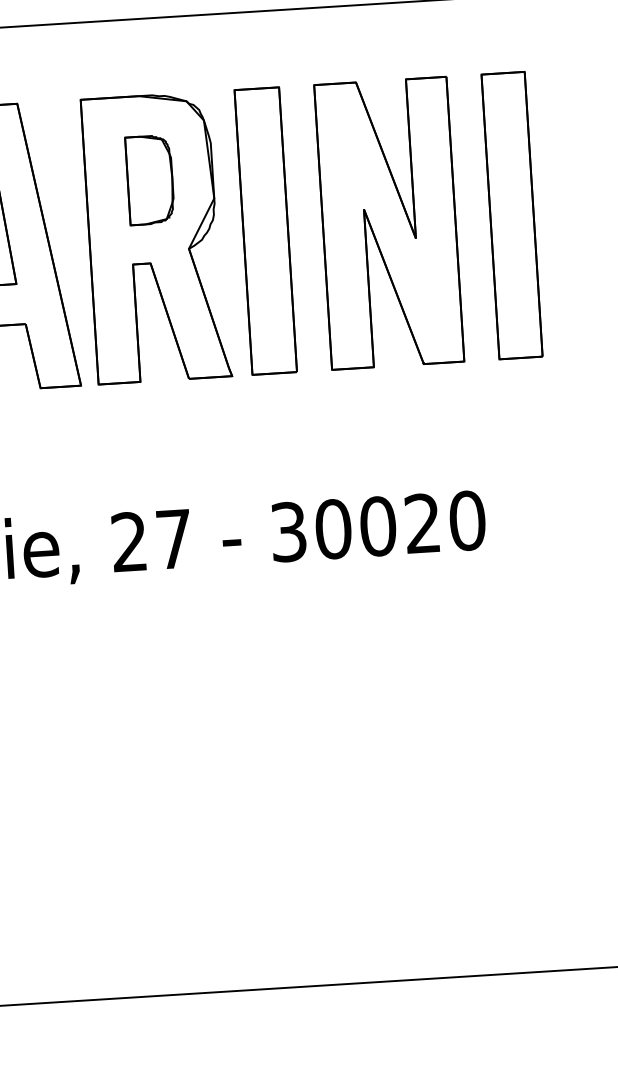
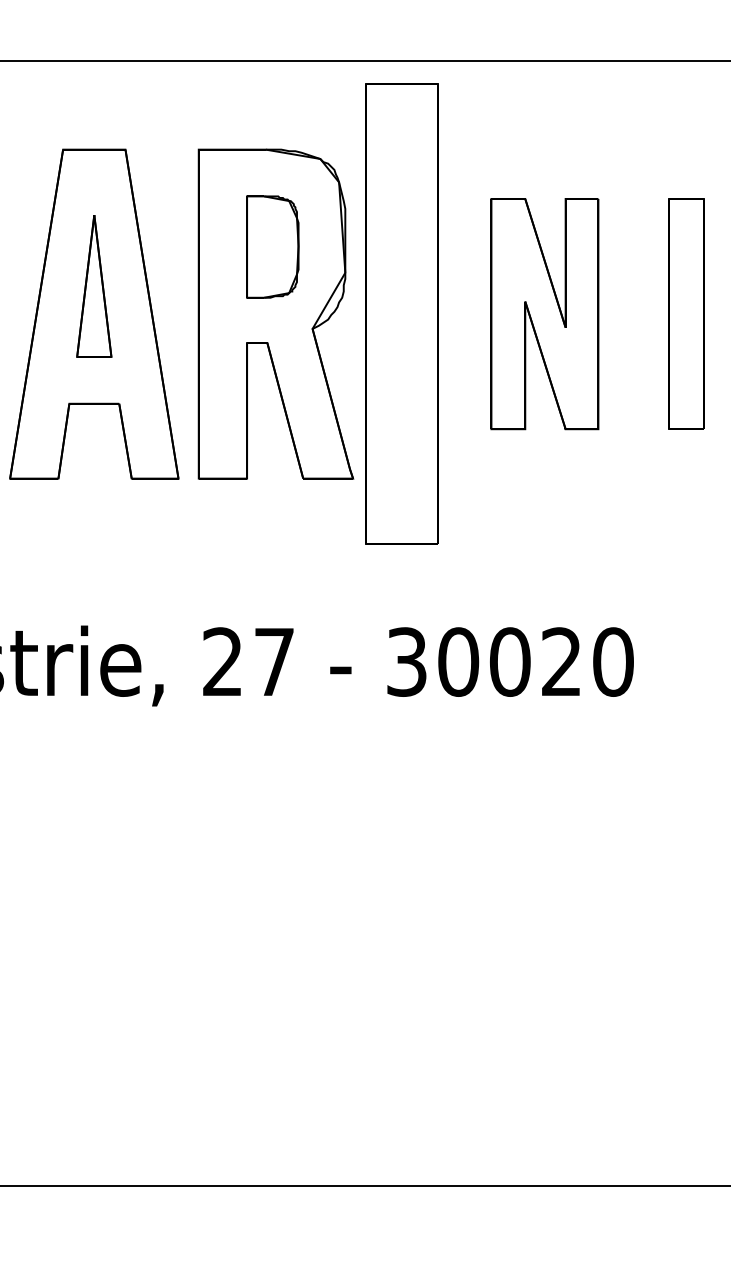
part: (511, 215) -> (686, 314), size x0.7
part: (388, 222) -> (544, 313), size x0.7
part: (266, 231) -> (402, 314), size x1.4

